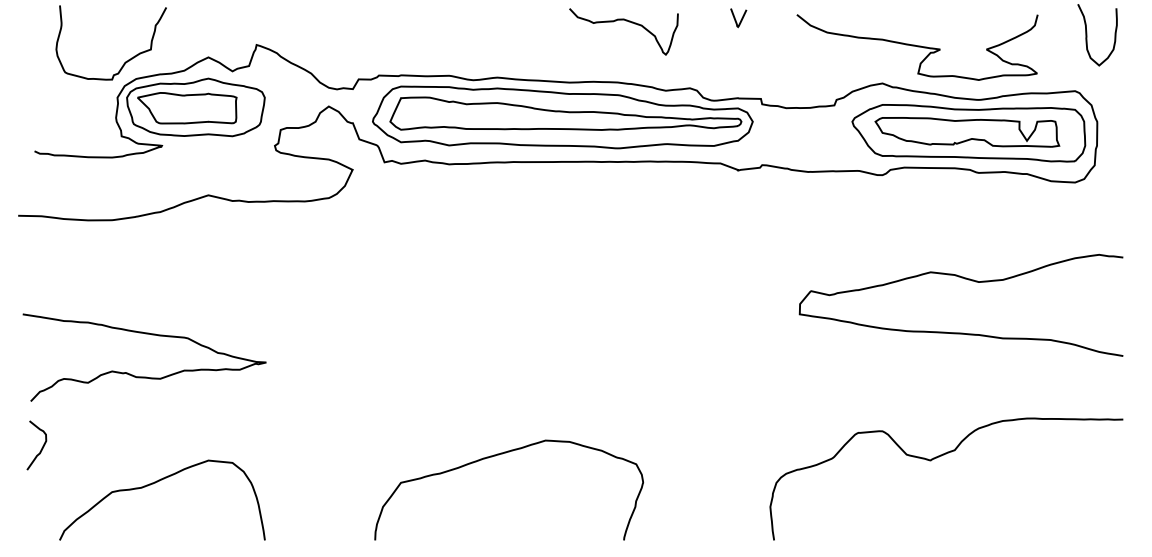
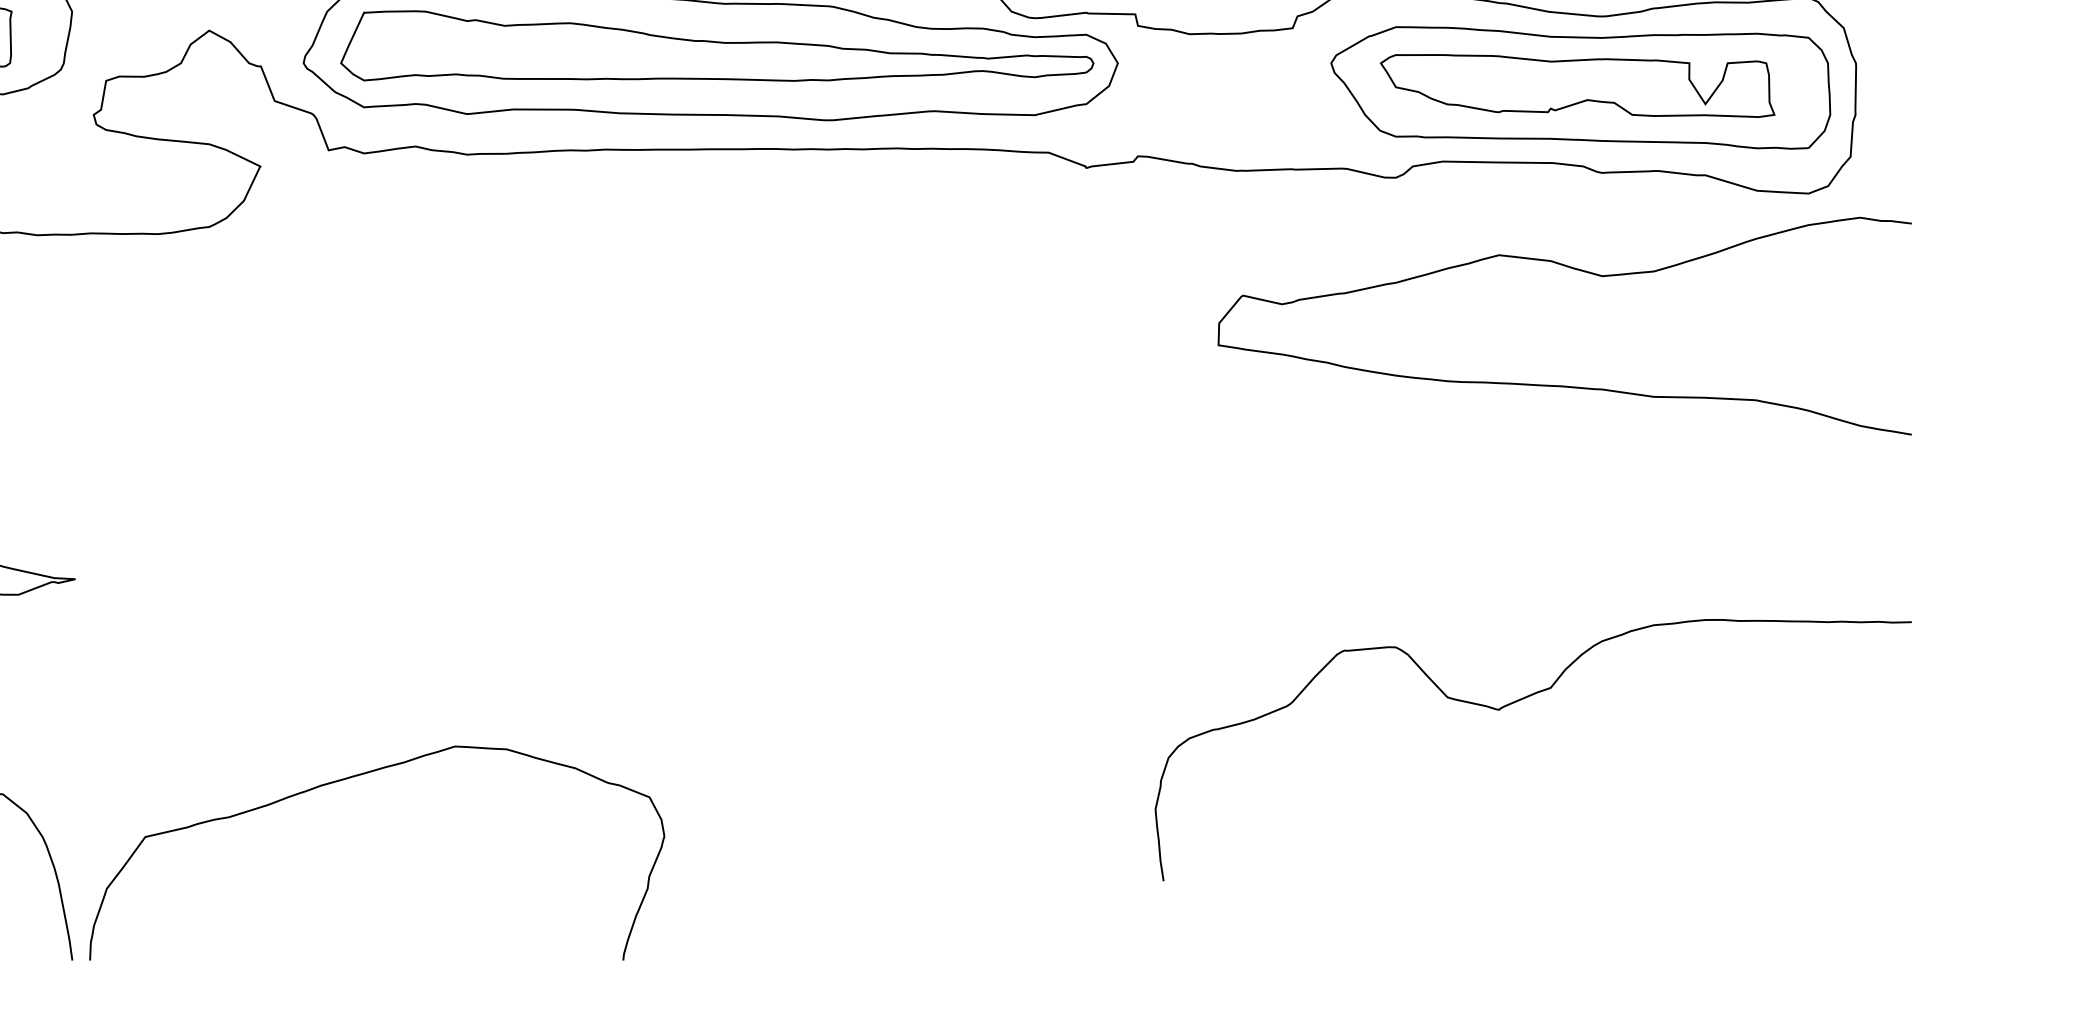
curve: (968, 280) -> (1580, 272), moved
curve: (499, 455) -> (356, 778), moved
curve: (939, 457) -> (1517, 703), moved

